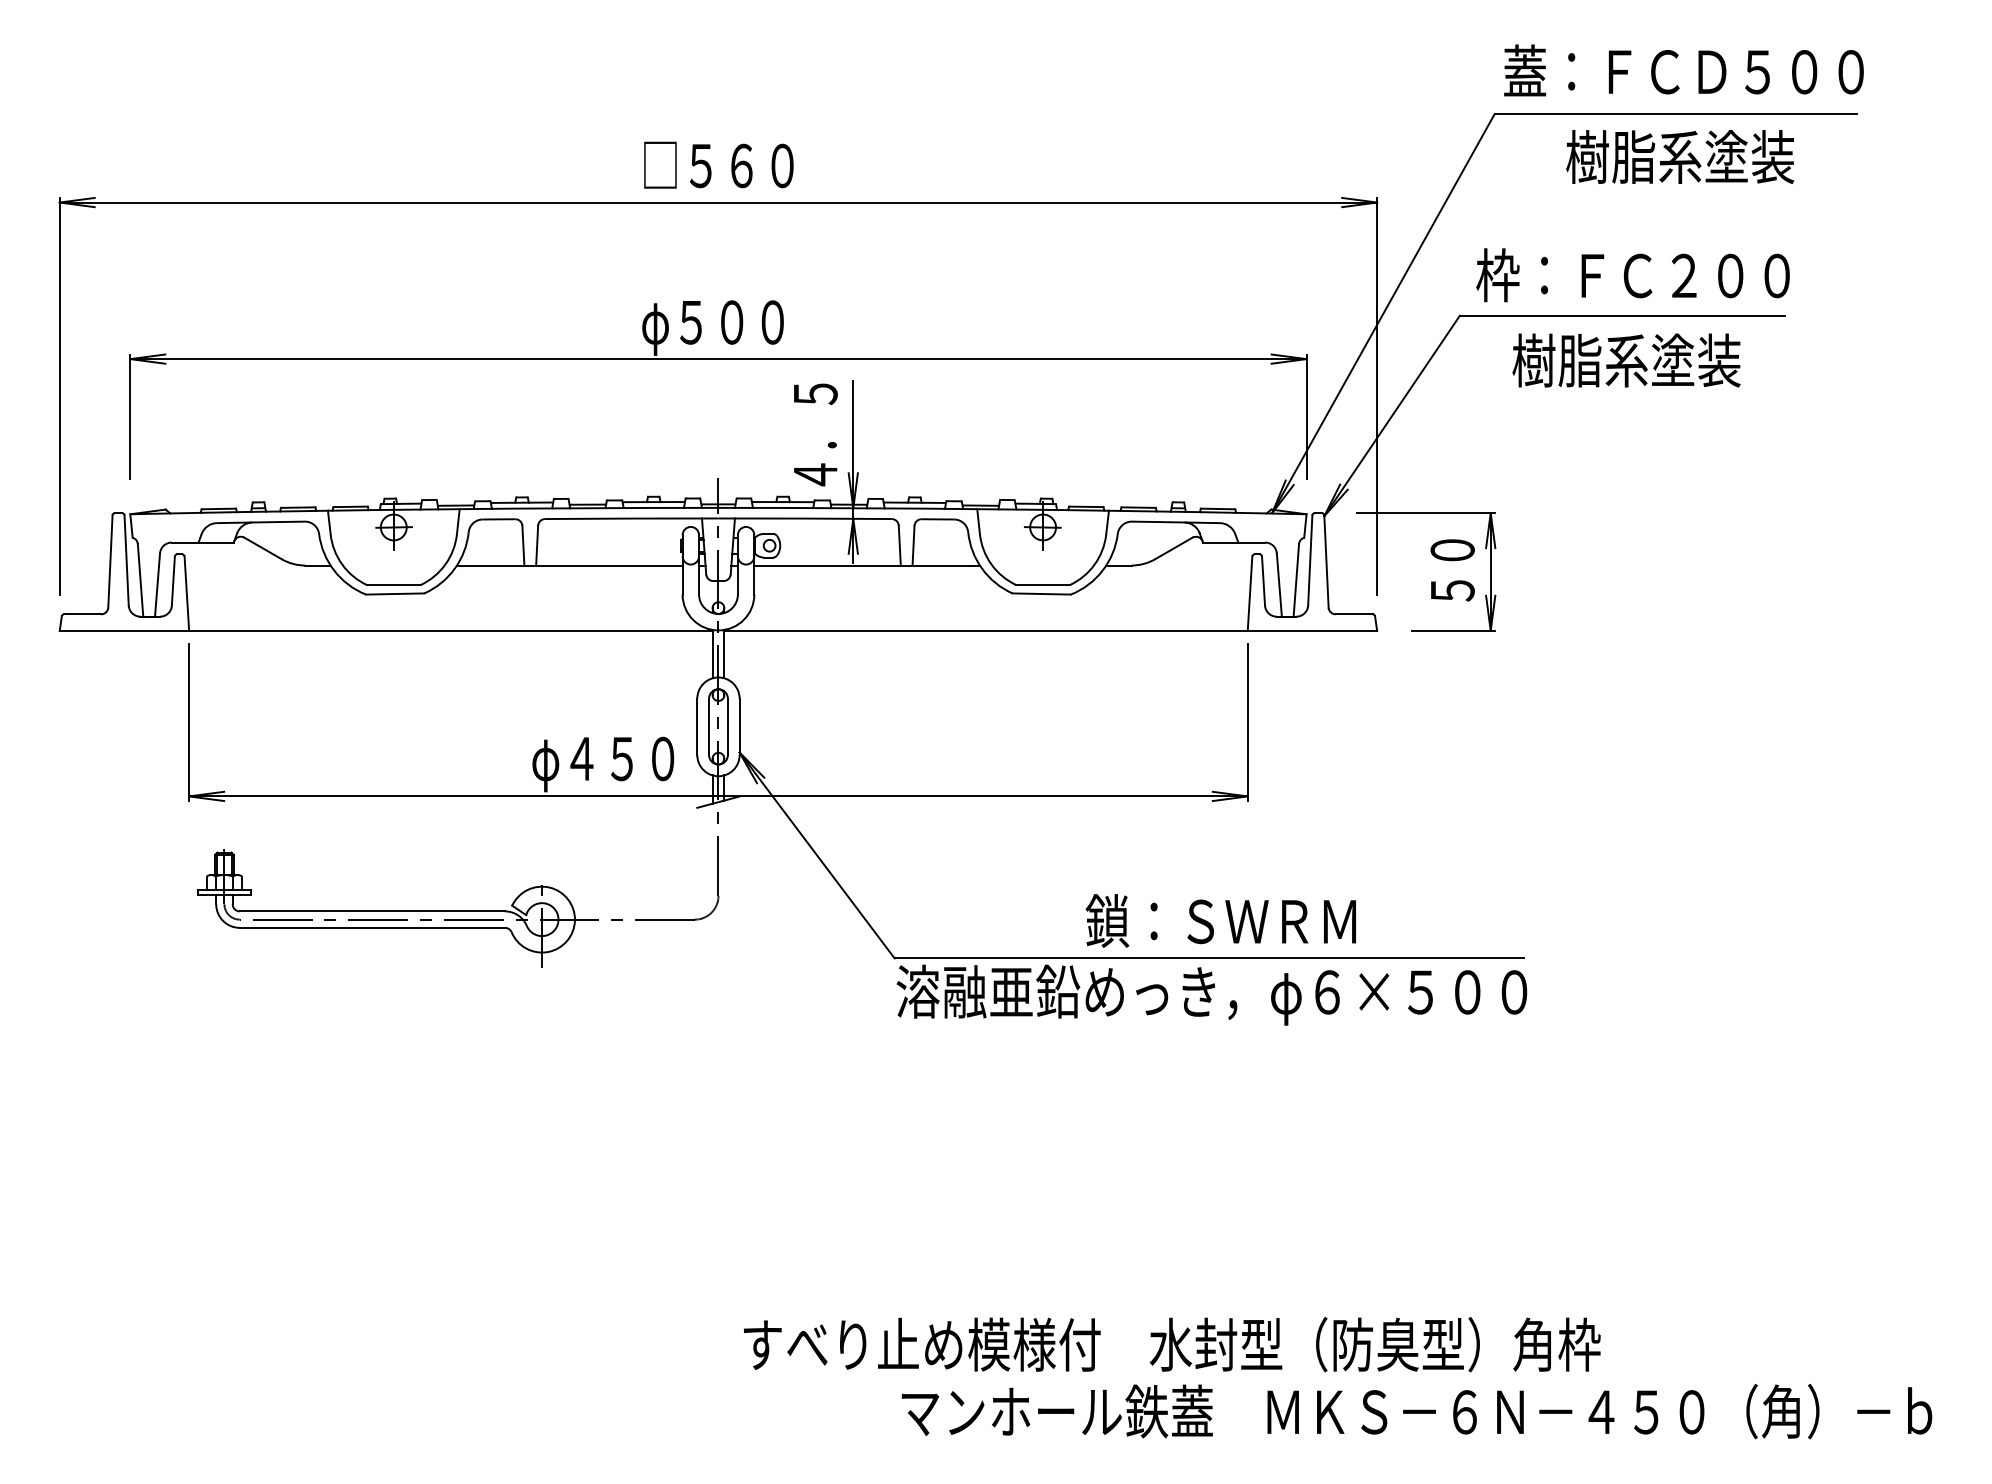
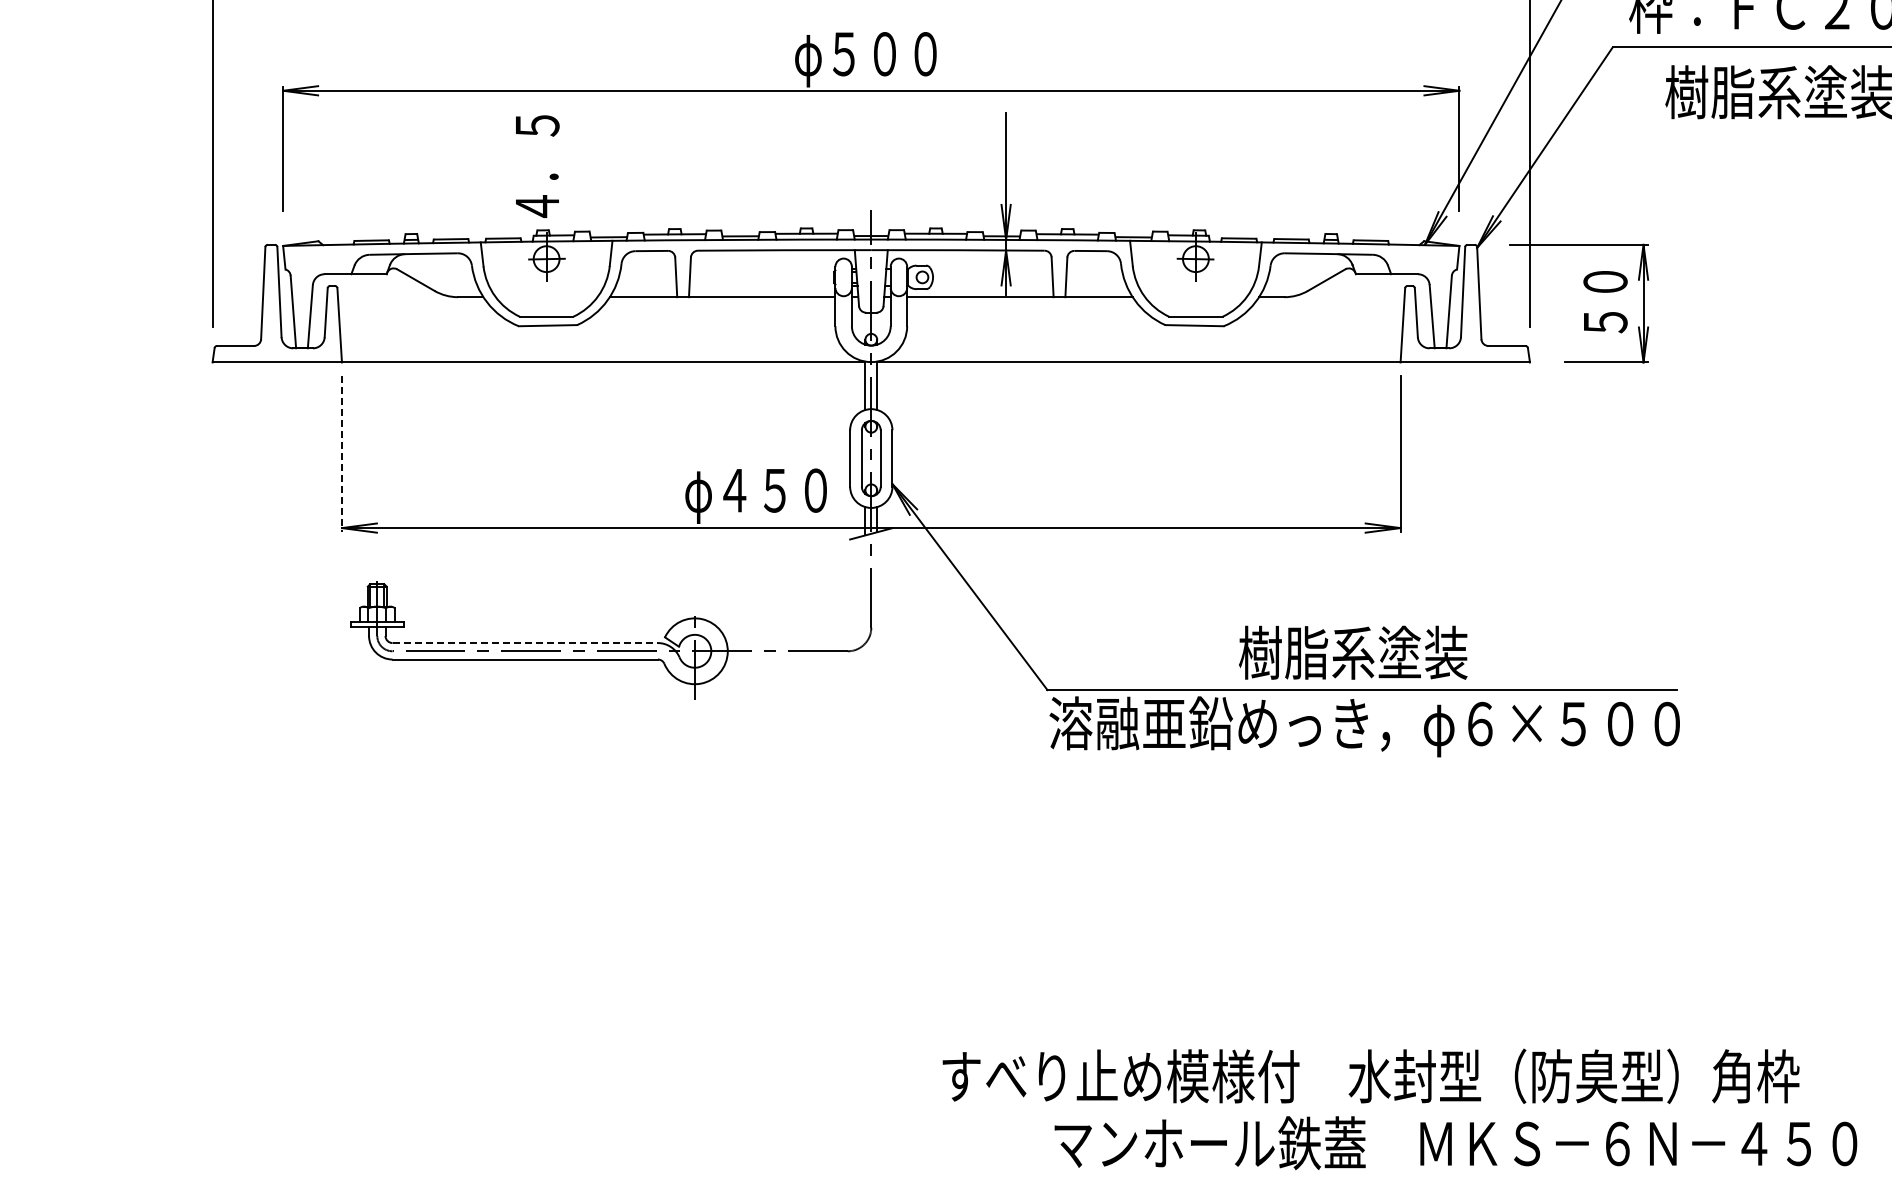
text: (815, 434) -> (537, 166), moved
line: (189, 722) -> (342, 454), solid -> dashed
line: (372, 911) -> (525, 643), solid -> dashed
text: (1220, 921) -> (1373, 653), 鎖：ＳＷＲＭ -> 樹脂系塗装
text: (1172, 1344) -> (1371, 1076), moved

